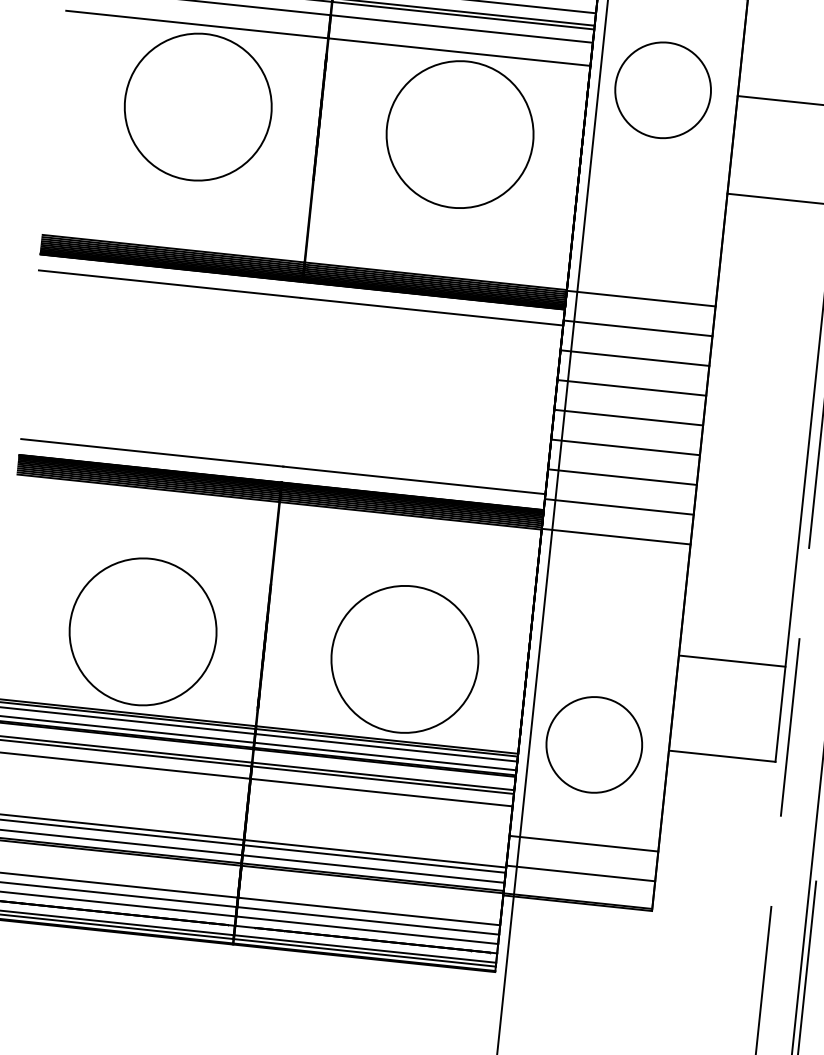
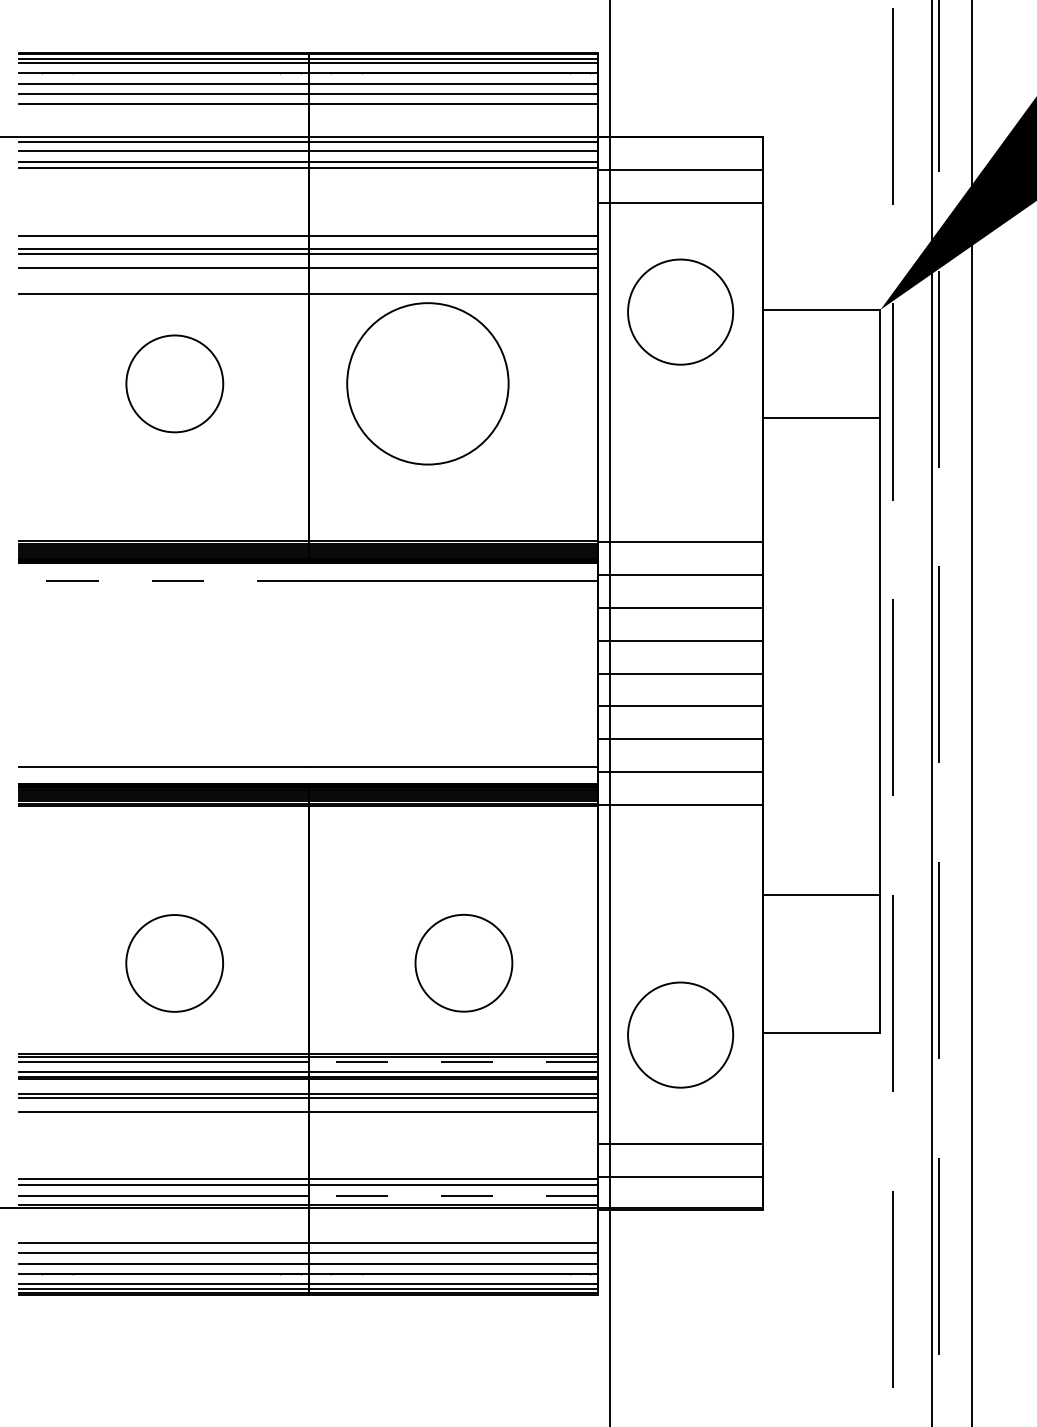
circle: (198, 106) -> (174, 383), size x0.6
circle: (459, 134) -> (427, 383), moved
line: (170, 284) -> (164, 580), solid -> dashed
circle: (142, 631) -> (174, 963), size x0.6
circle: (404, 658) -> (463, 962), size x0.6
line: (732, 660) -> (821, 894), moved
line: (386, 748) -> (453, 1062), solid -> dashed
line: (373, 869) -> (453, 1196), solid -> dashed

